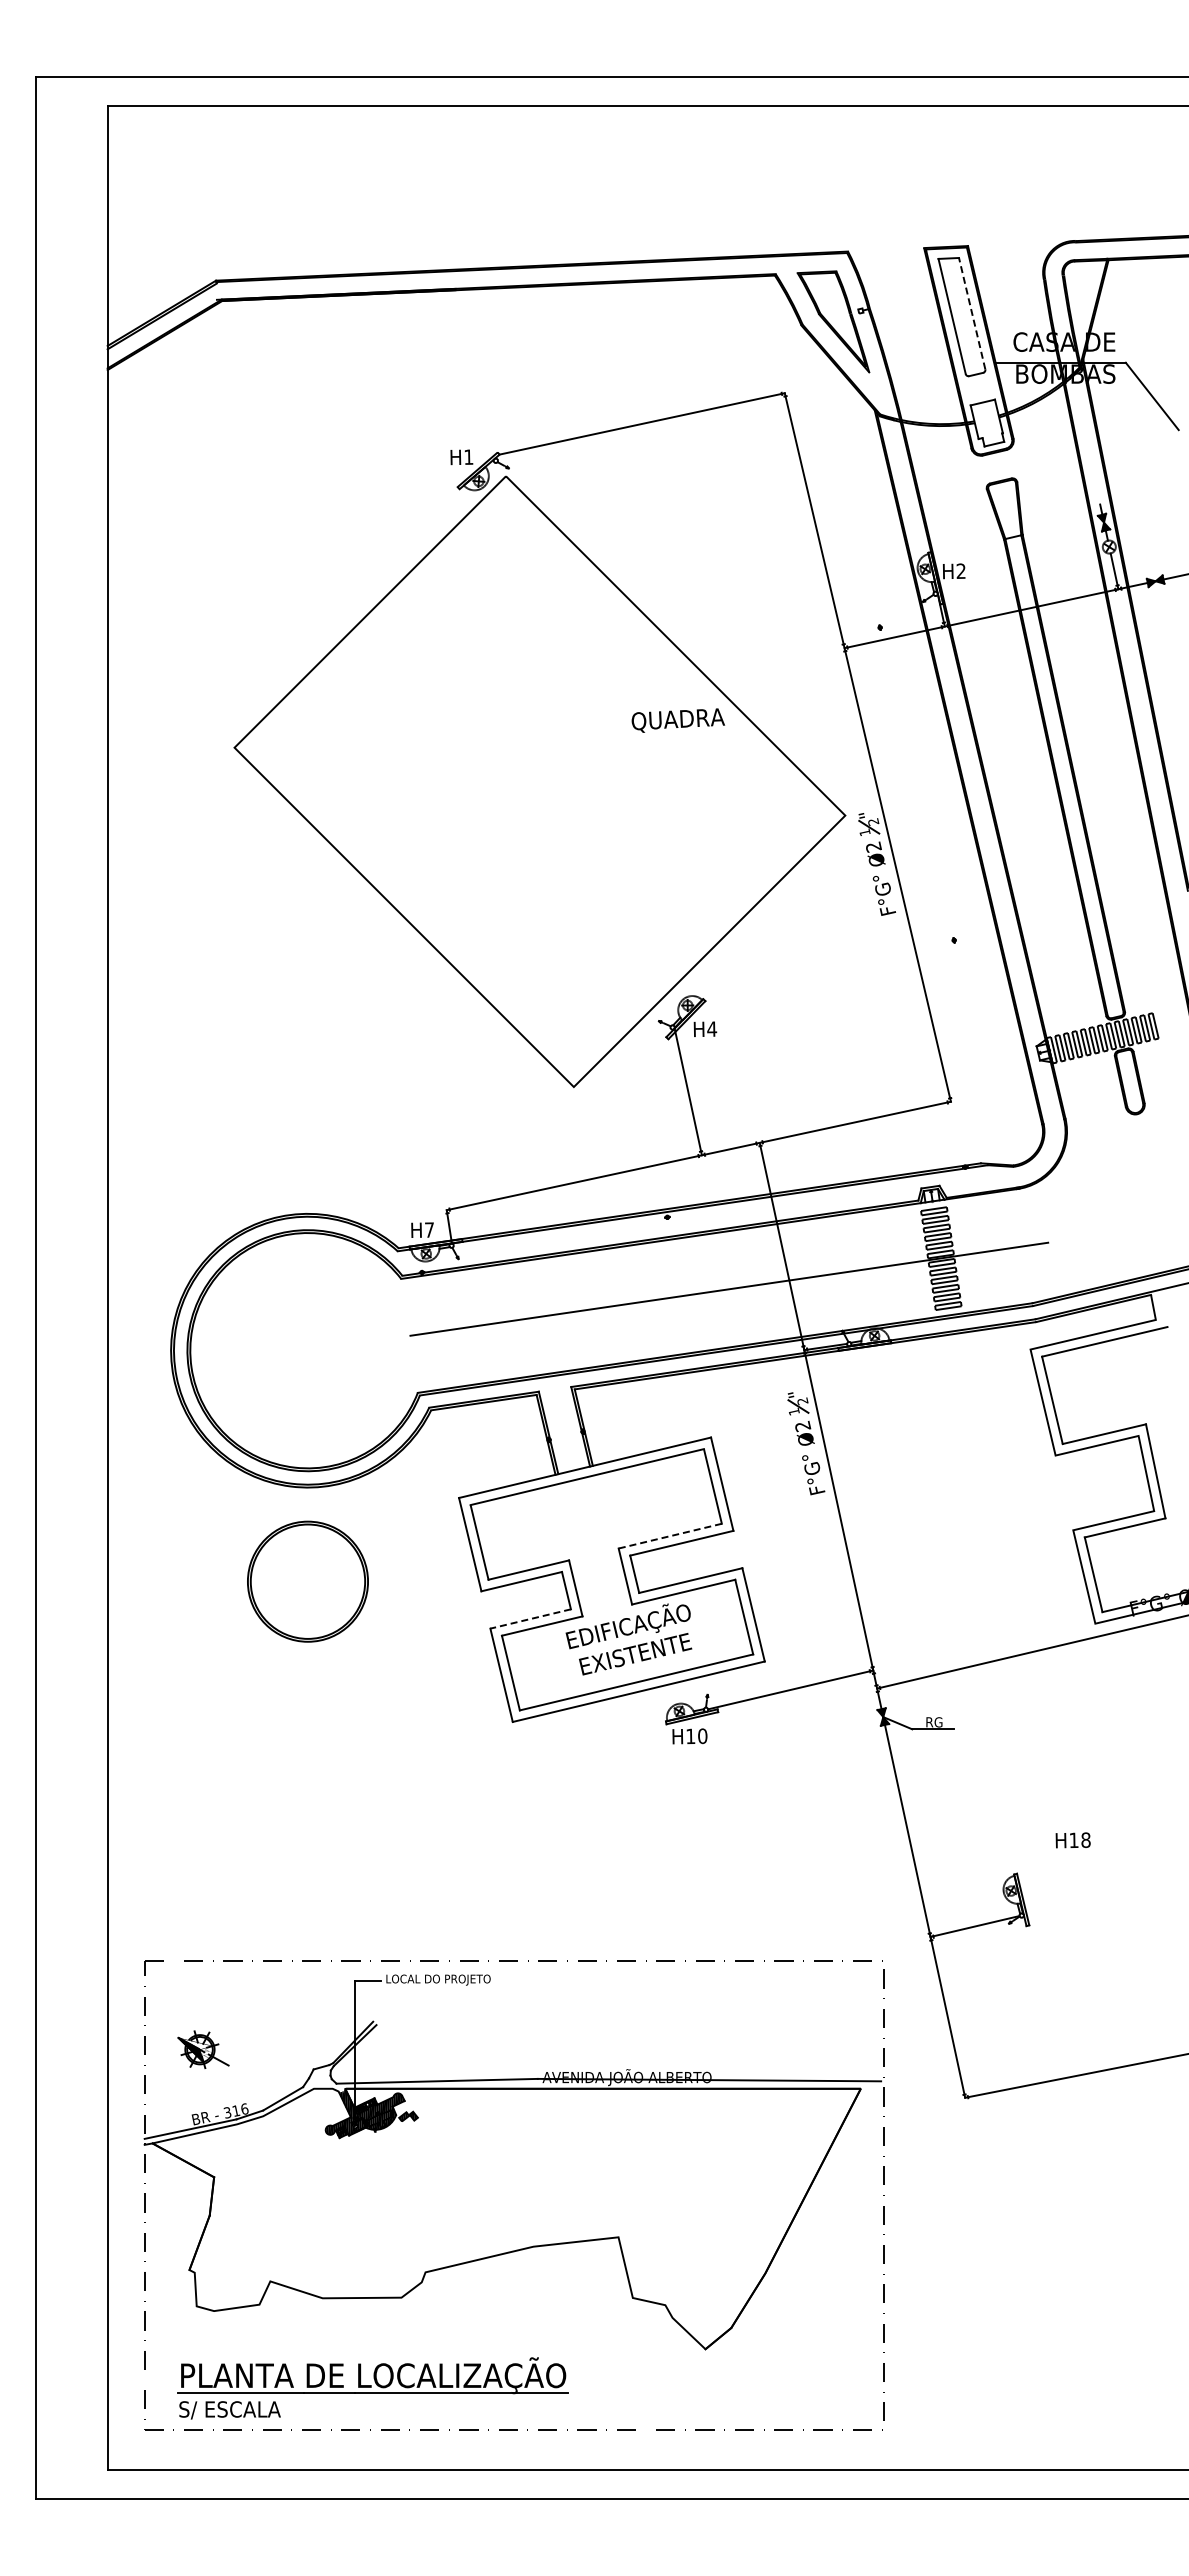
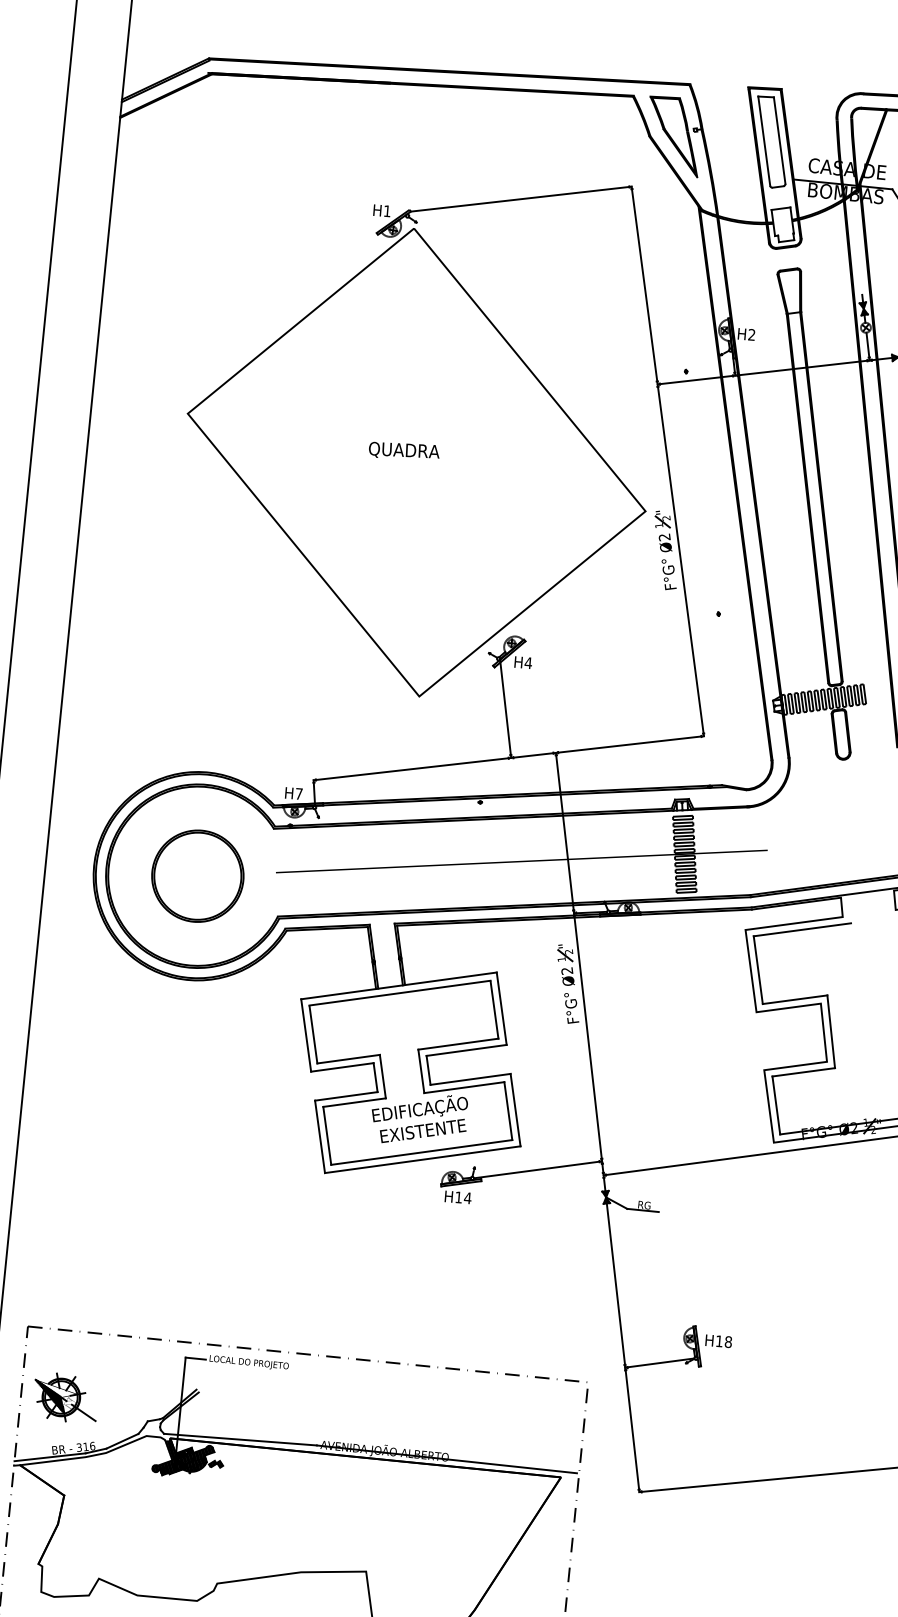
line: (972, 313) -> (779, 140), dashed -> solid
text: (678, 720) -> (404, 451), moved
line: (669, 1536) -> (457, 1044), dashed -> solid
part: (307, 1581) -> (197, 876), moved
line: (530, 1619) -> (346, 1096), dashed -> solid
text: (702, 1736) -> (467, 1198), H10 -> H14
text: (1072, 1840) -> (718, 1341), moved
part: (203, 2049) -> (65, 1397), size x1.67

